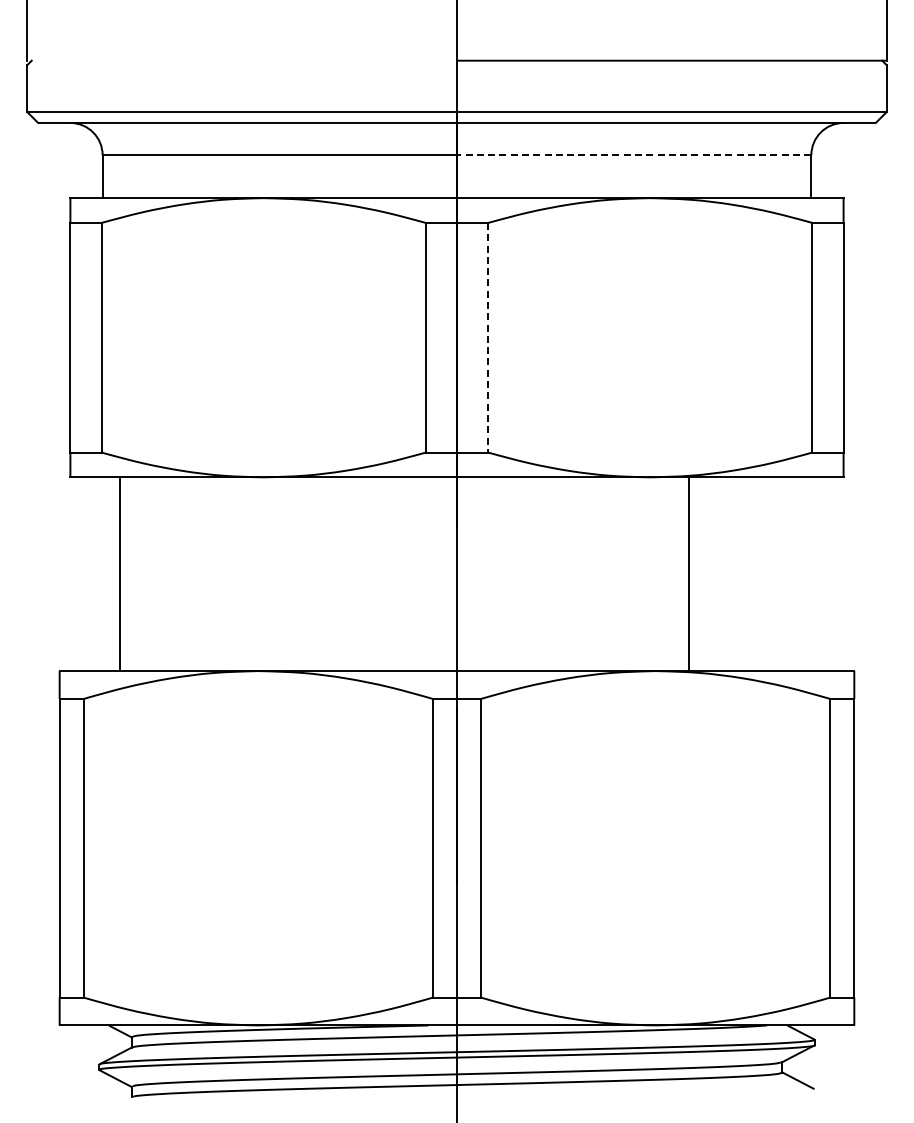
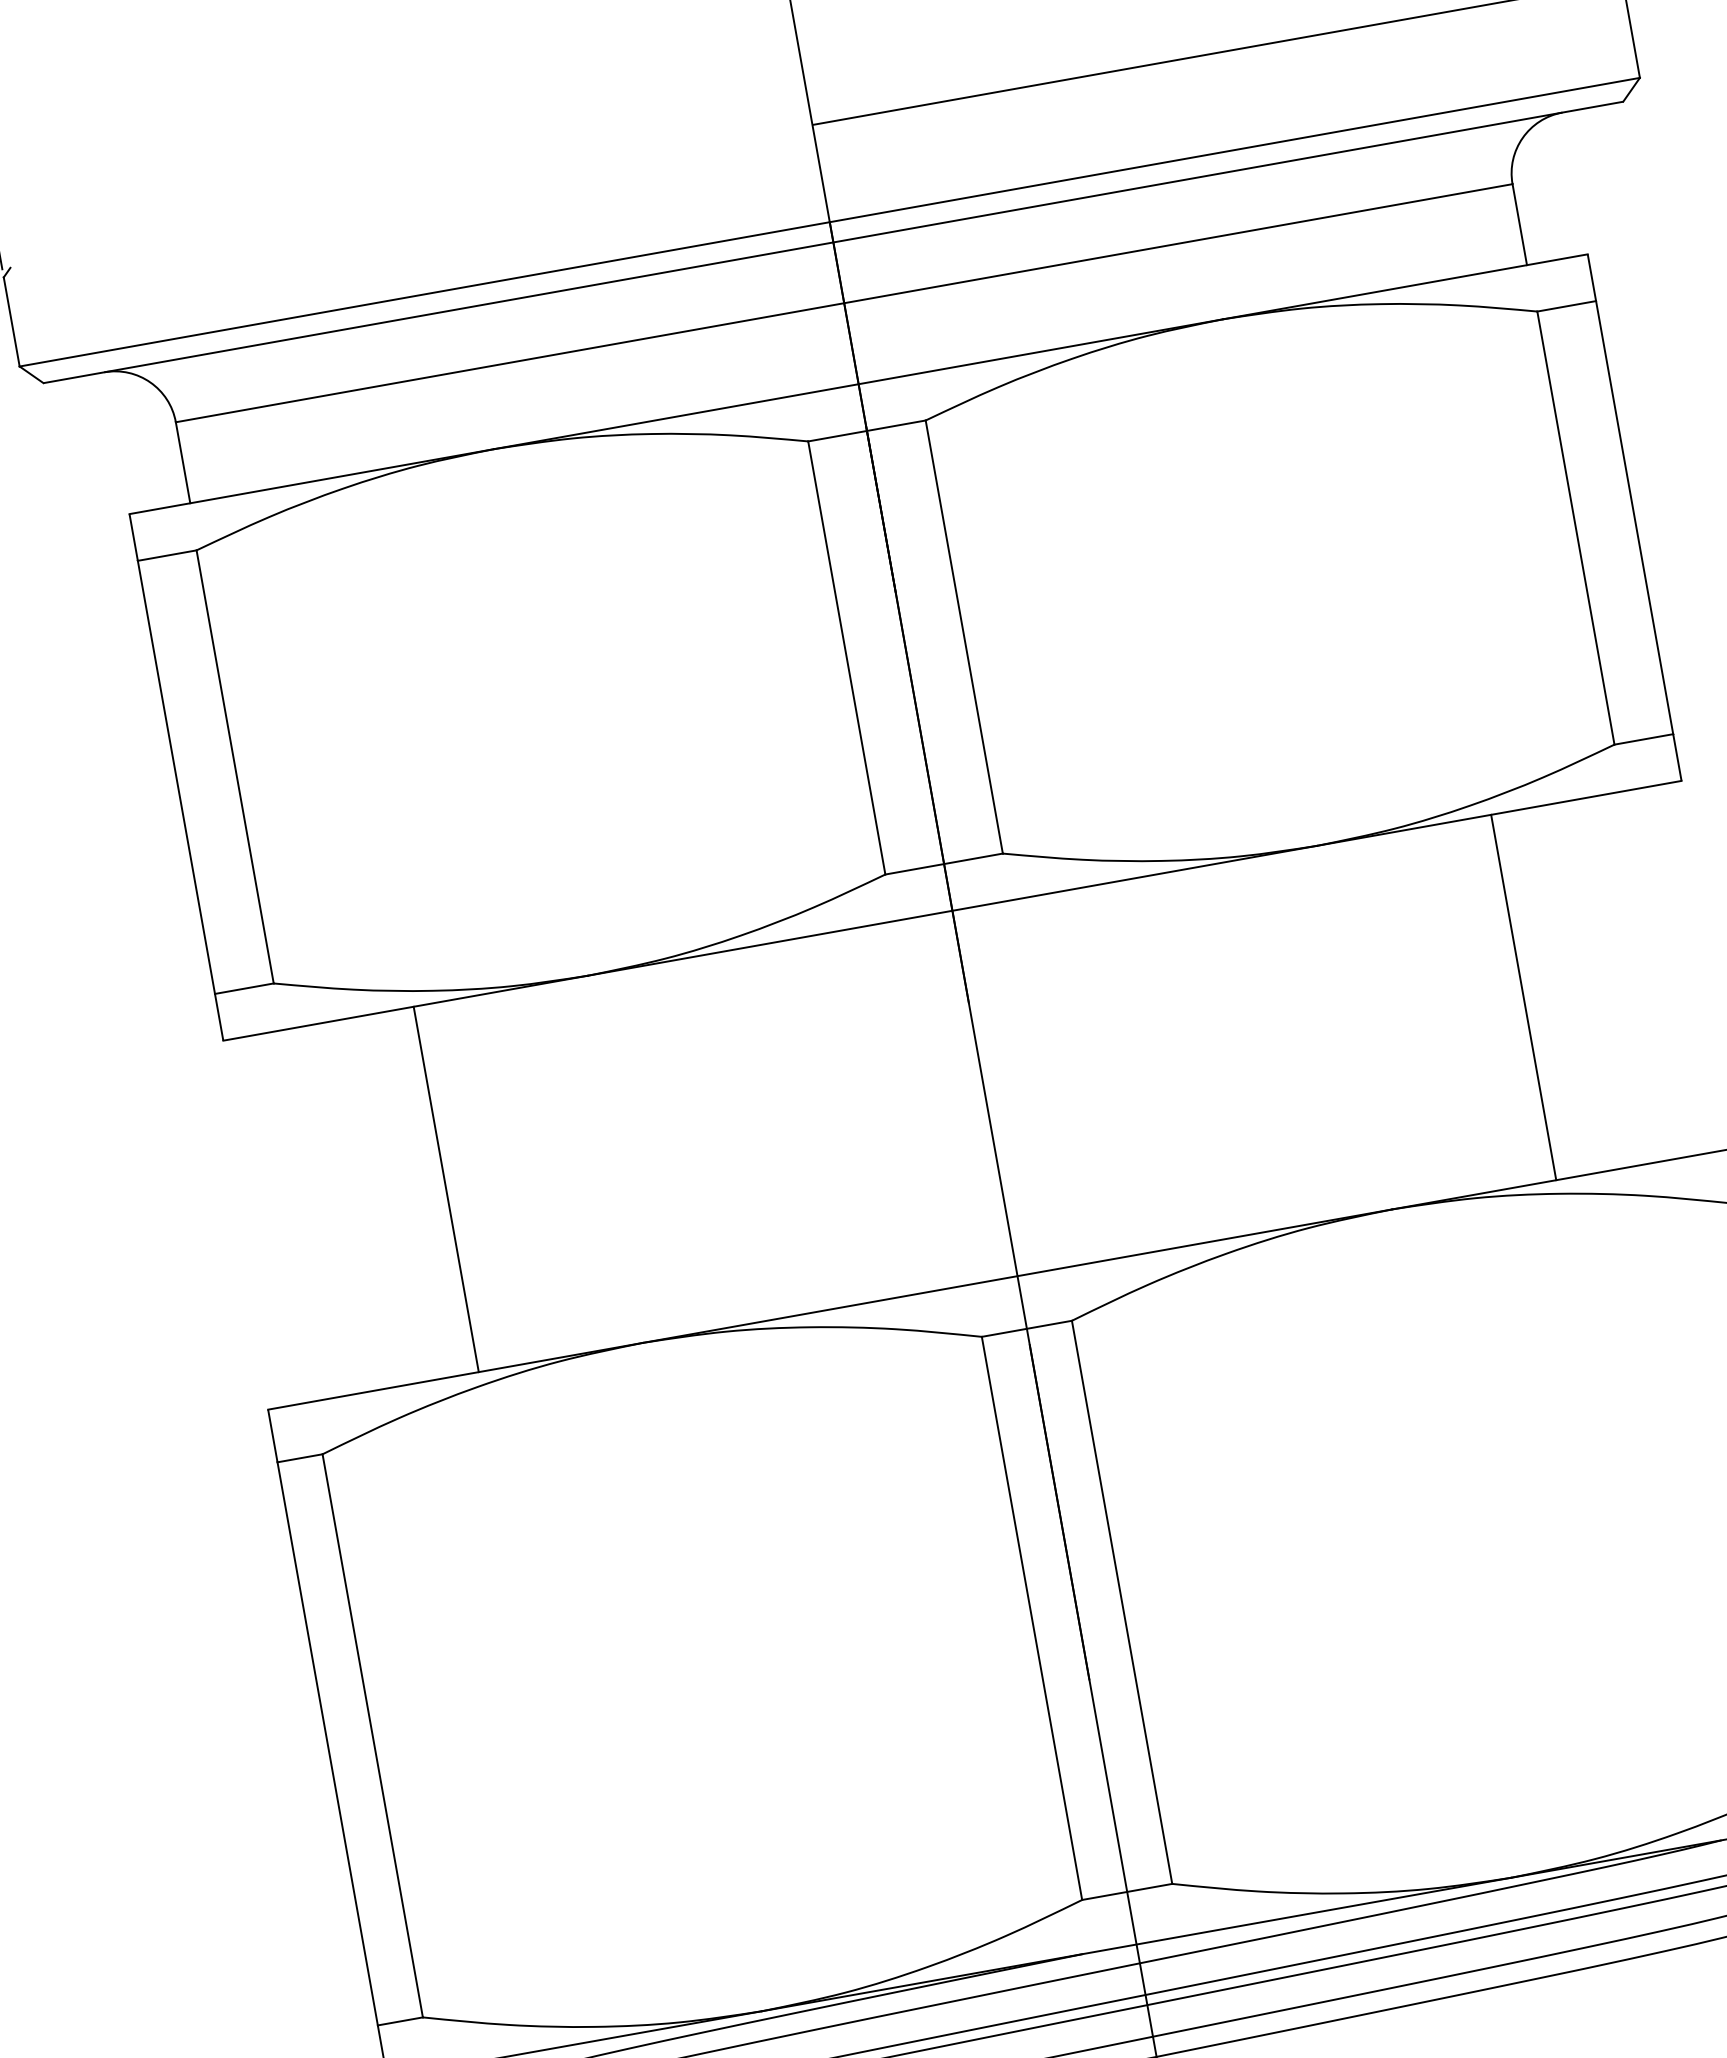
line: (633, 155) -> (1177, 244), dashed -> solid
line: (488, 337) -> (964, 636), dashed -> solid
line: (120, 574) -> (446, 1189), moved
line: (688, 574) -> (1523, 998), moved

